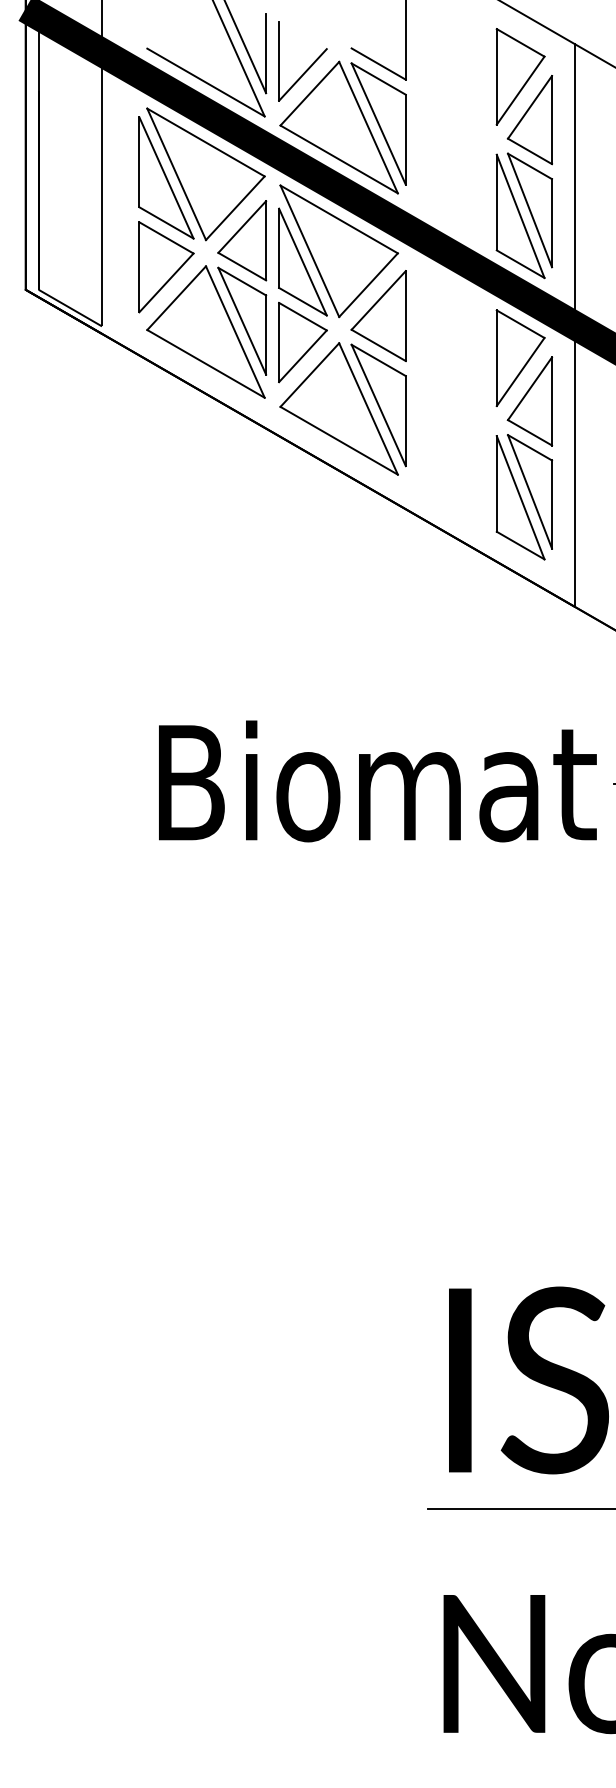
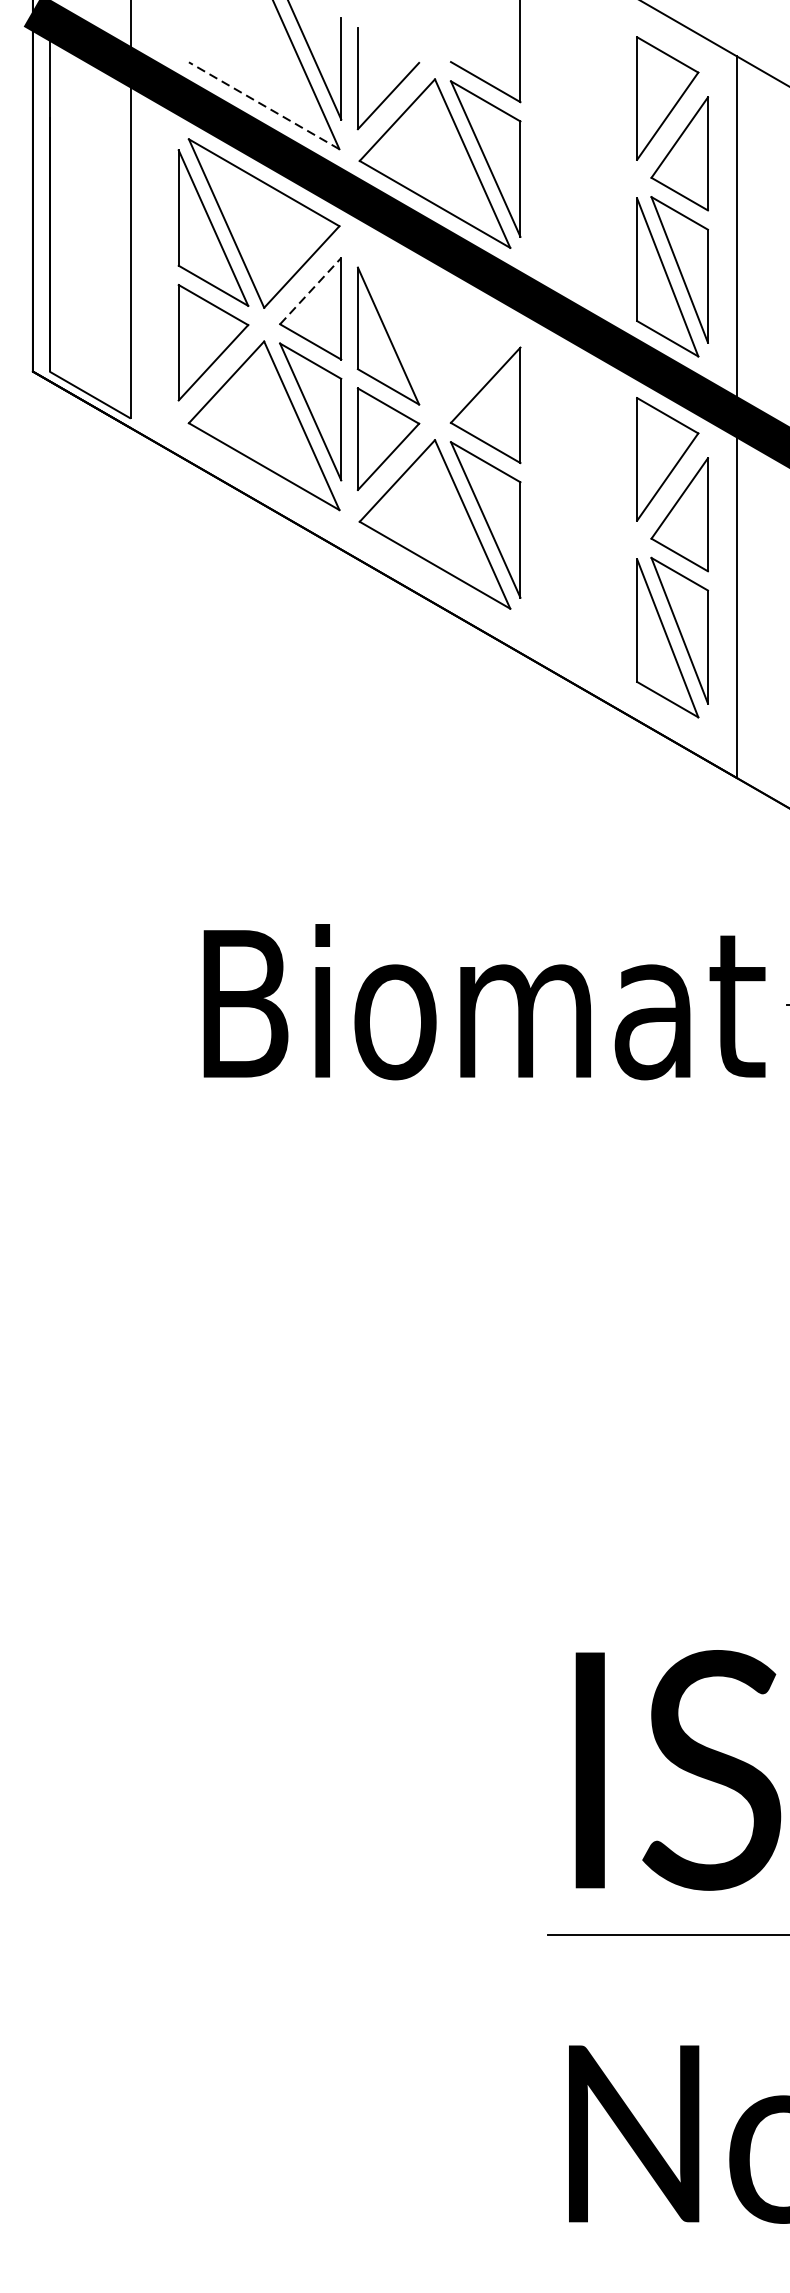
line: (206, 82) -> (264, 105), solid -> dashed
line: (242, 226) -> (310, 290), solid -> dashed
part: (338, 251) -> (434, 322), removed

